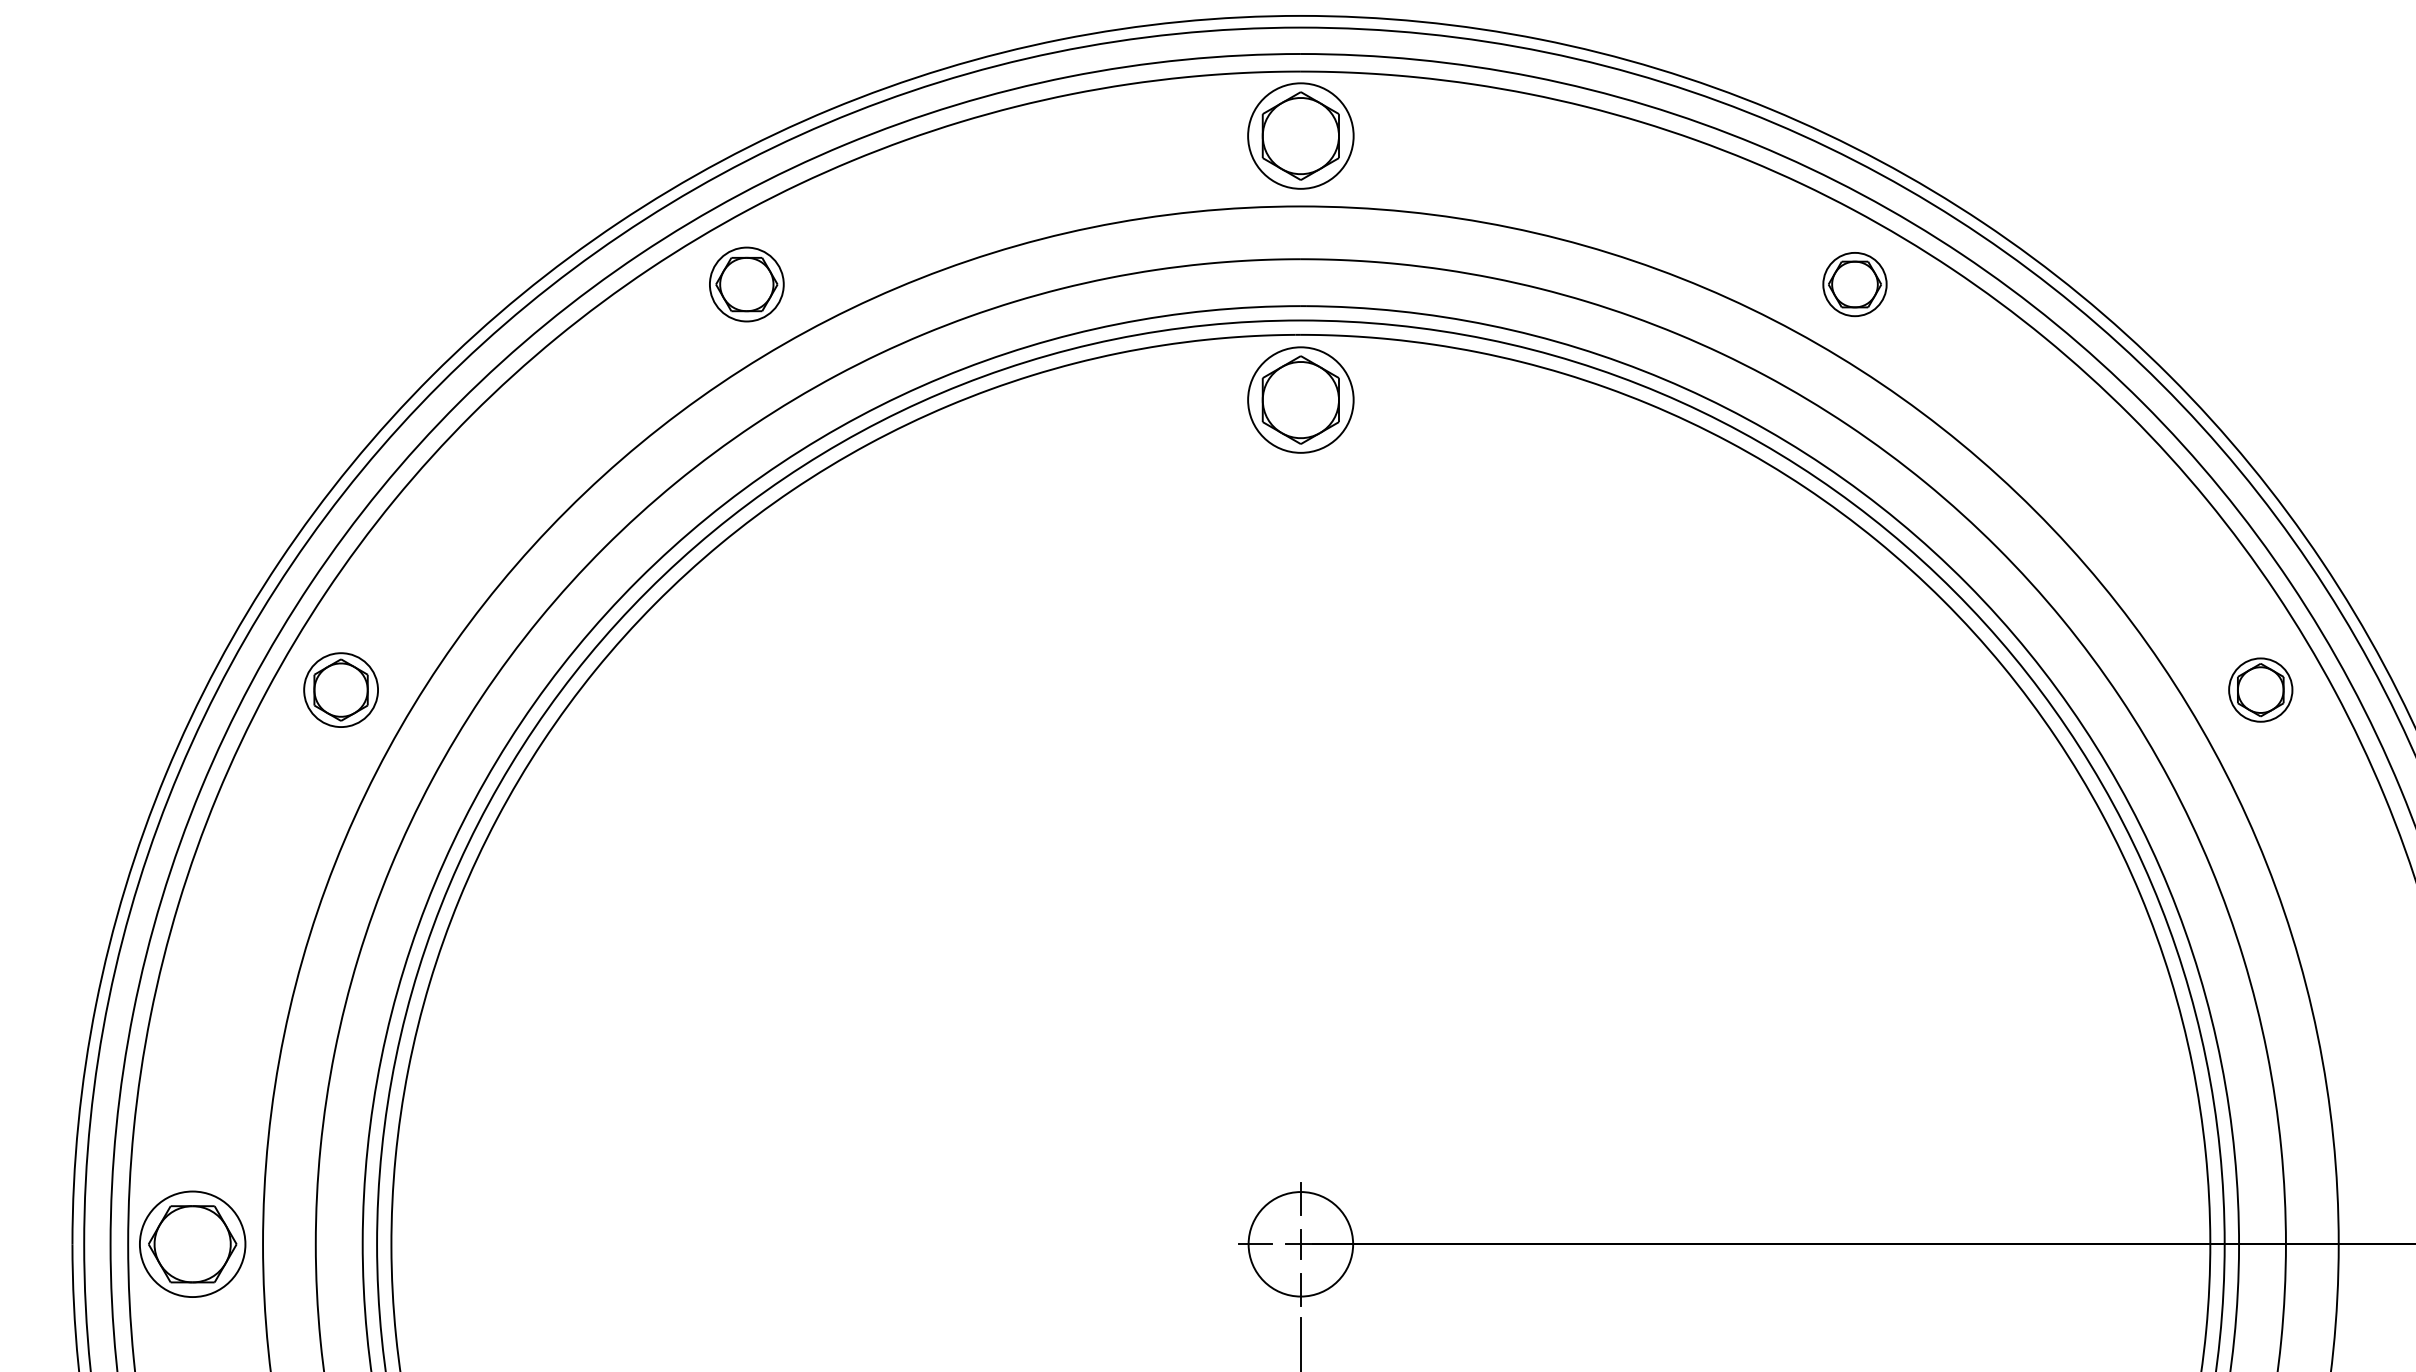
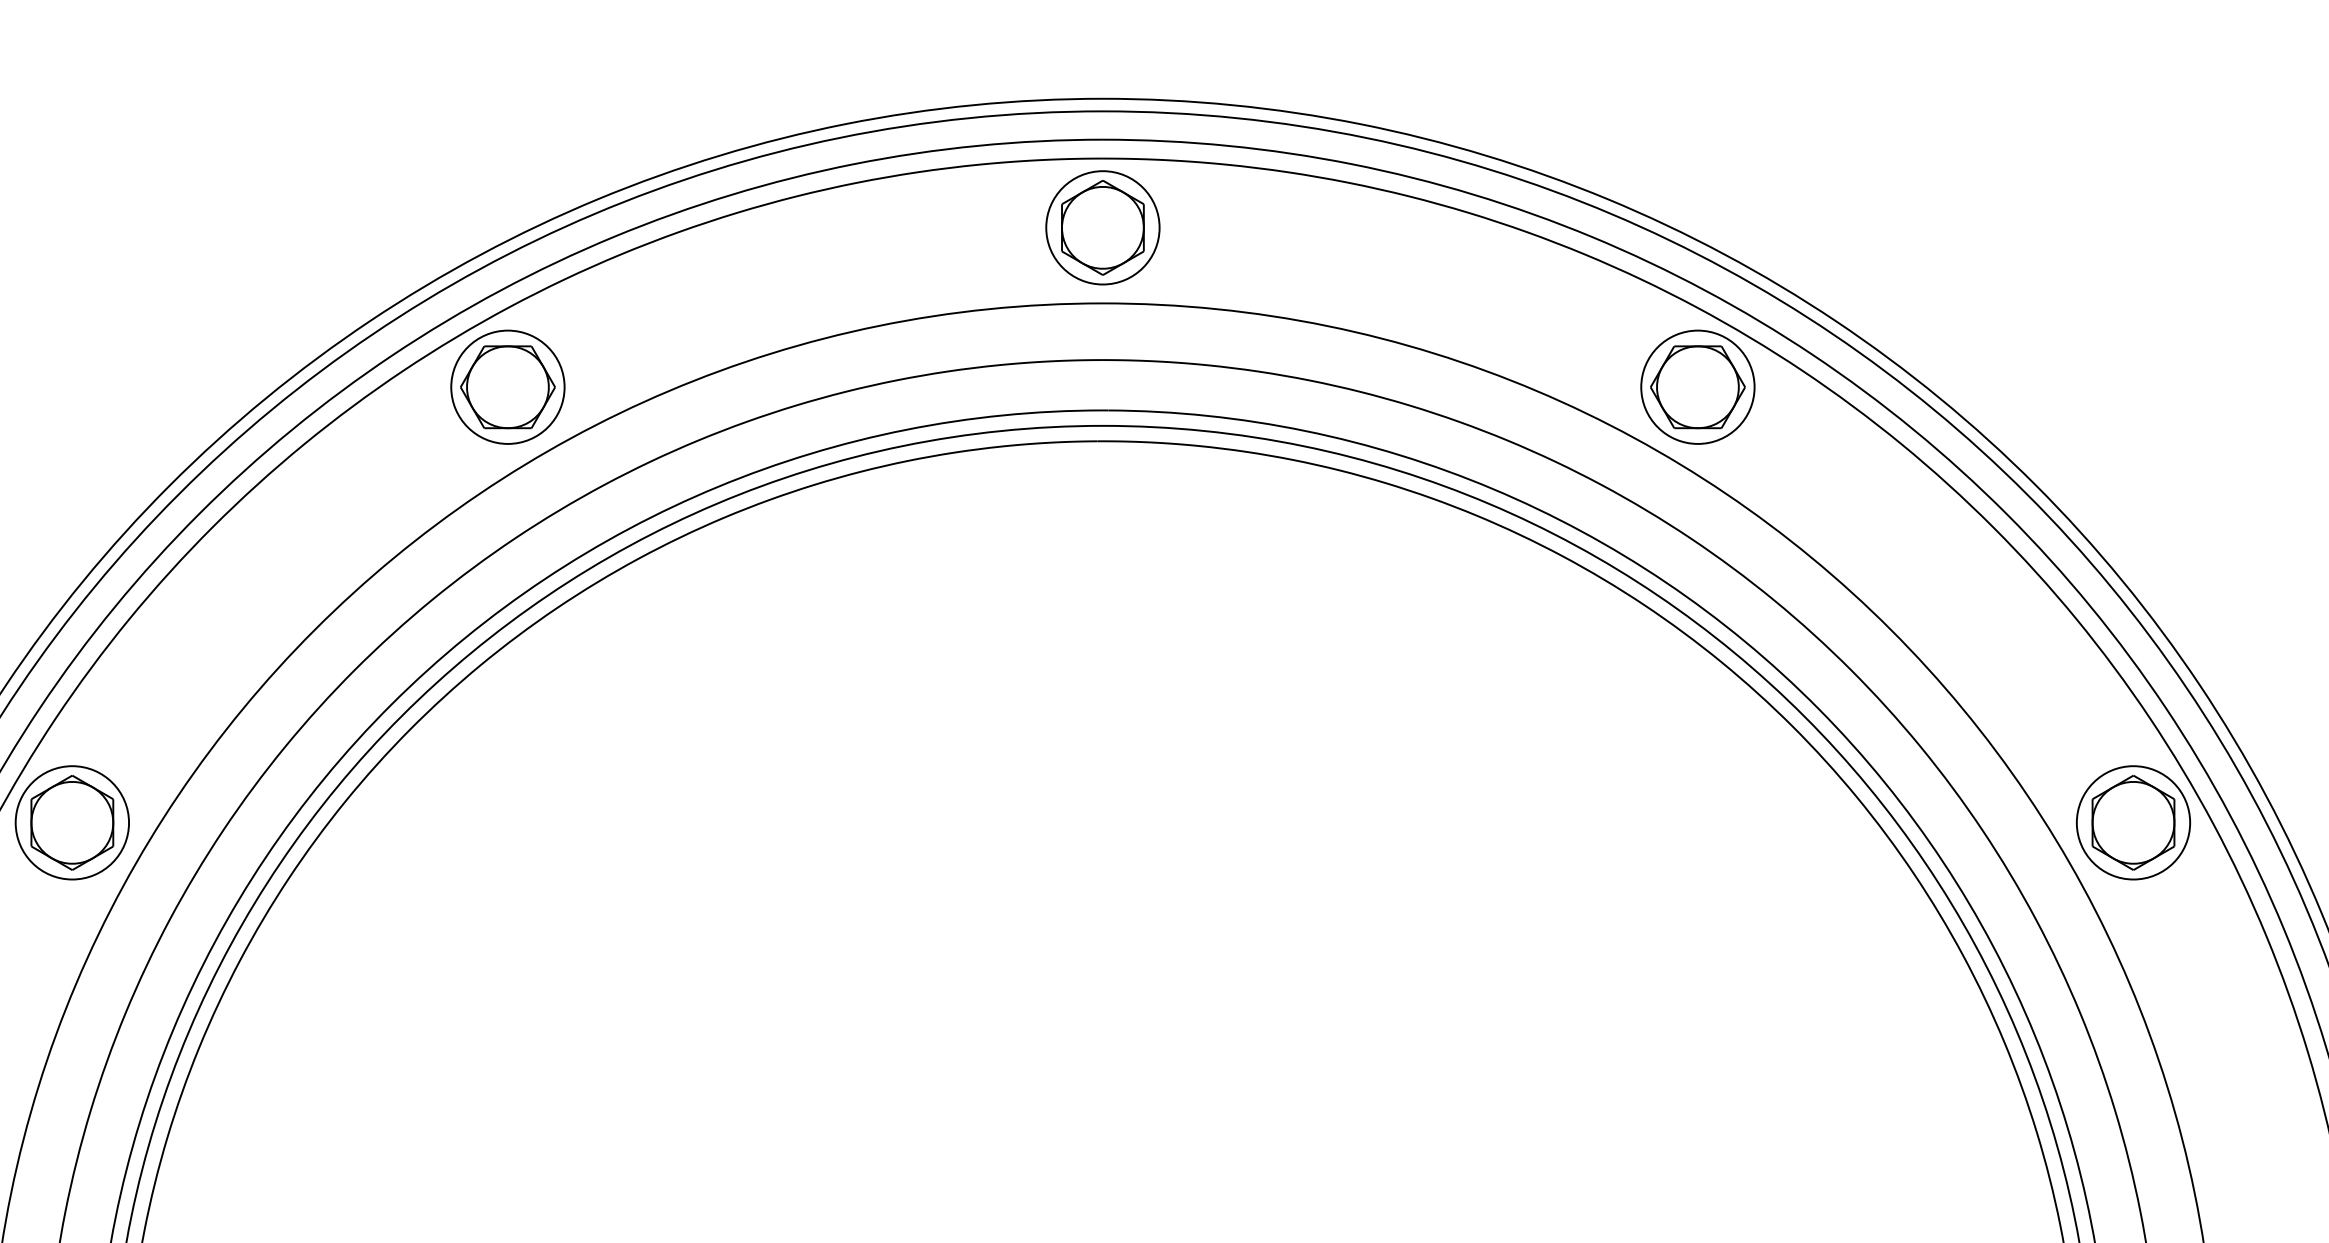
part: (746, 284) -> (507, 387), size x1.43
part: (1854, 284) -> (1697, 387), size x1.67
part: (1300, 399) -> (1102, 510), removed
part: (340, 689) -> (71, 822), size x1.43
part: (2260, 689) -> (2133, 822), size x1.67

